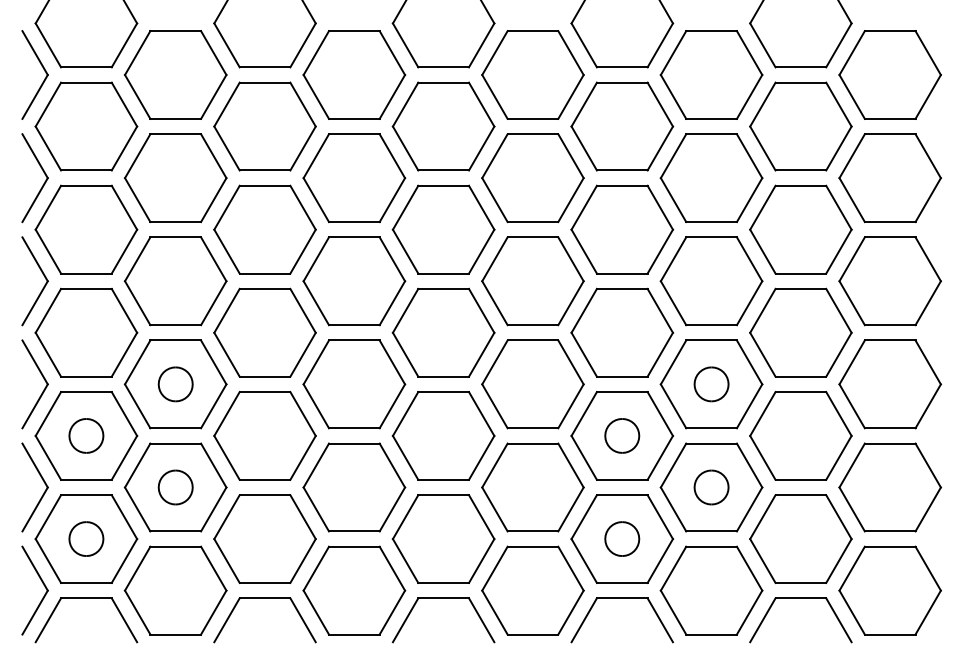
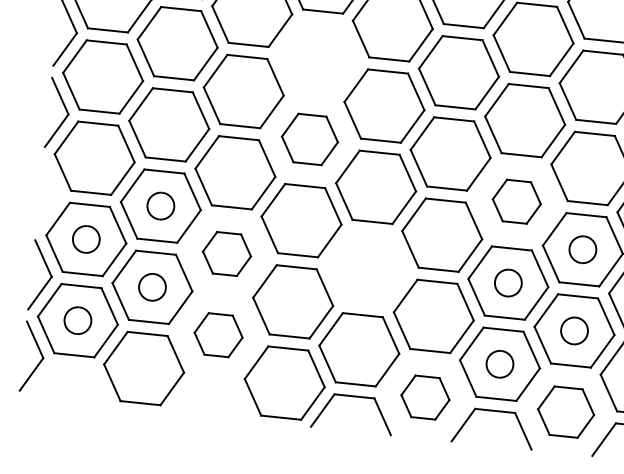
part: (354, 178) -> (318, 58), removed
part: (354, 281) -> (310, 139), size x0.7
part: (622, 332) -> (516, 201), size x0.6
part: (43, 379) -> (57, 191), removed
part: (264, 435) -> (226, 253), size x0.6
part: (443, 435) -> (367, 268), removed
part: (264, 538) -> (218, 334), size x0.6
part: (532, 590) -> (425, 397), size x0.6
part: (711, 590) -> (566, 412), size x0.7
part: (86, 598) -> (73, 367), removed
part: (264, 598) -> (213, 381), removed

